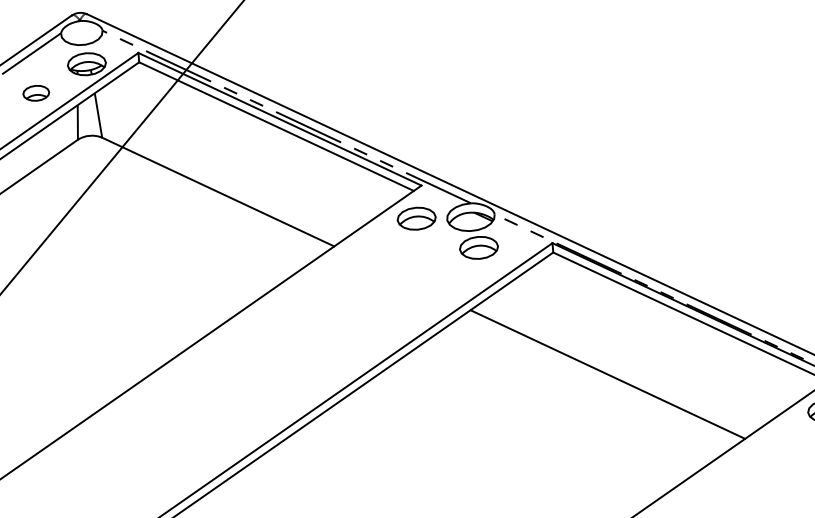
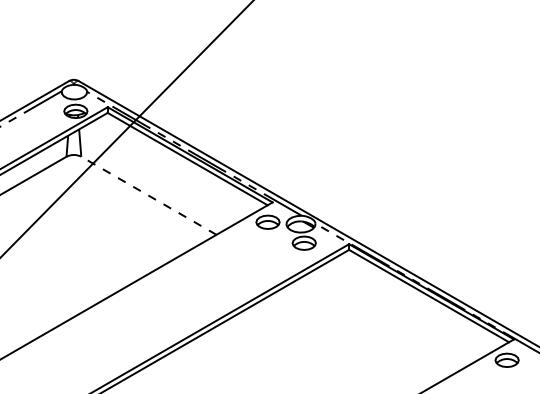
part: (36, 93) -> (43, 126), removed
line: (217, 191) -> (148, 195), solid -> dashed
line: (607, 374) -> (375, 326), removed

